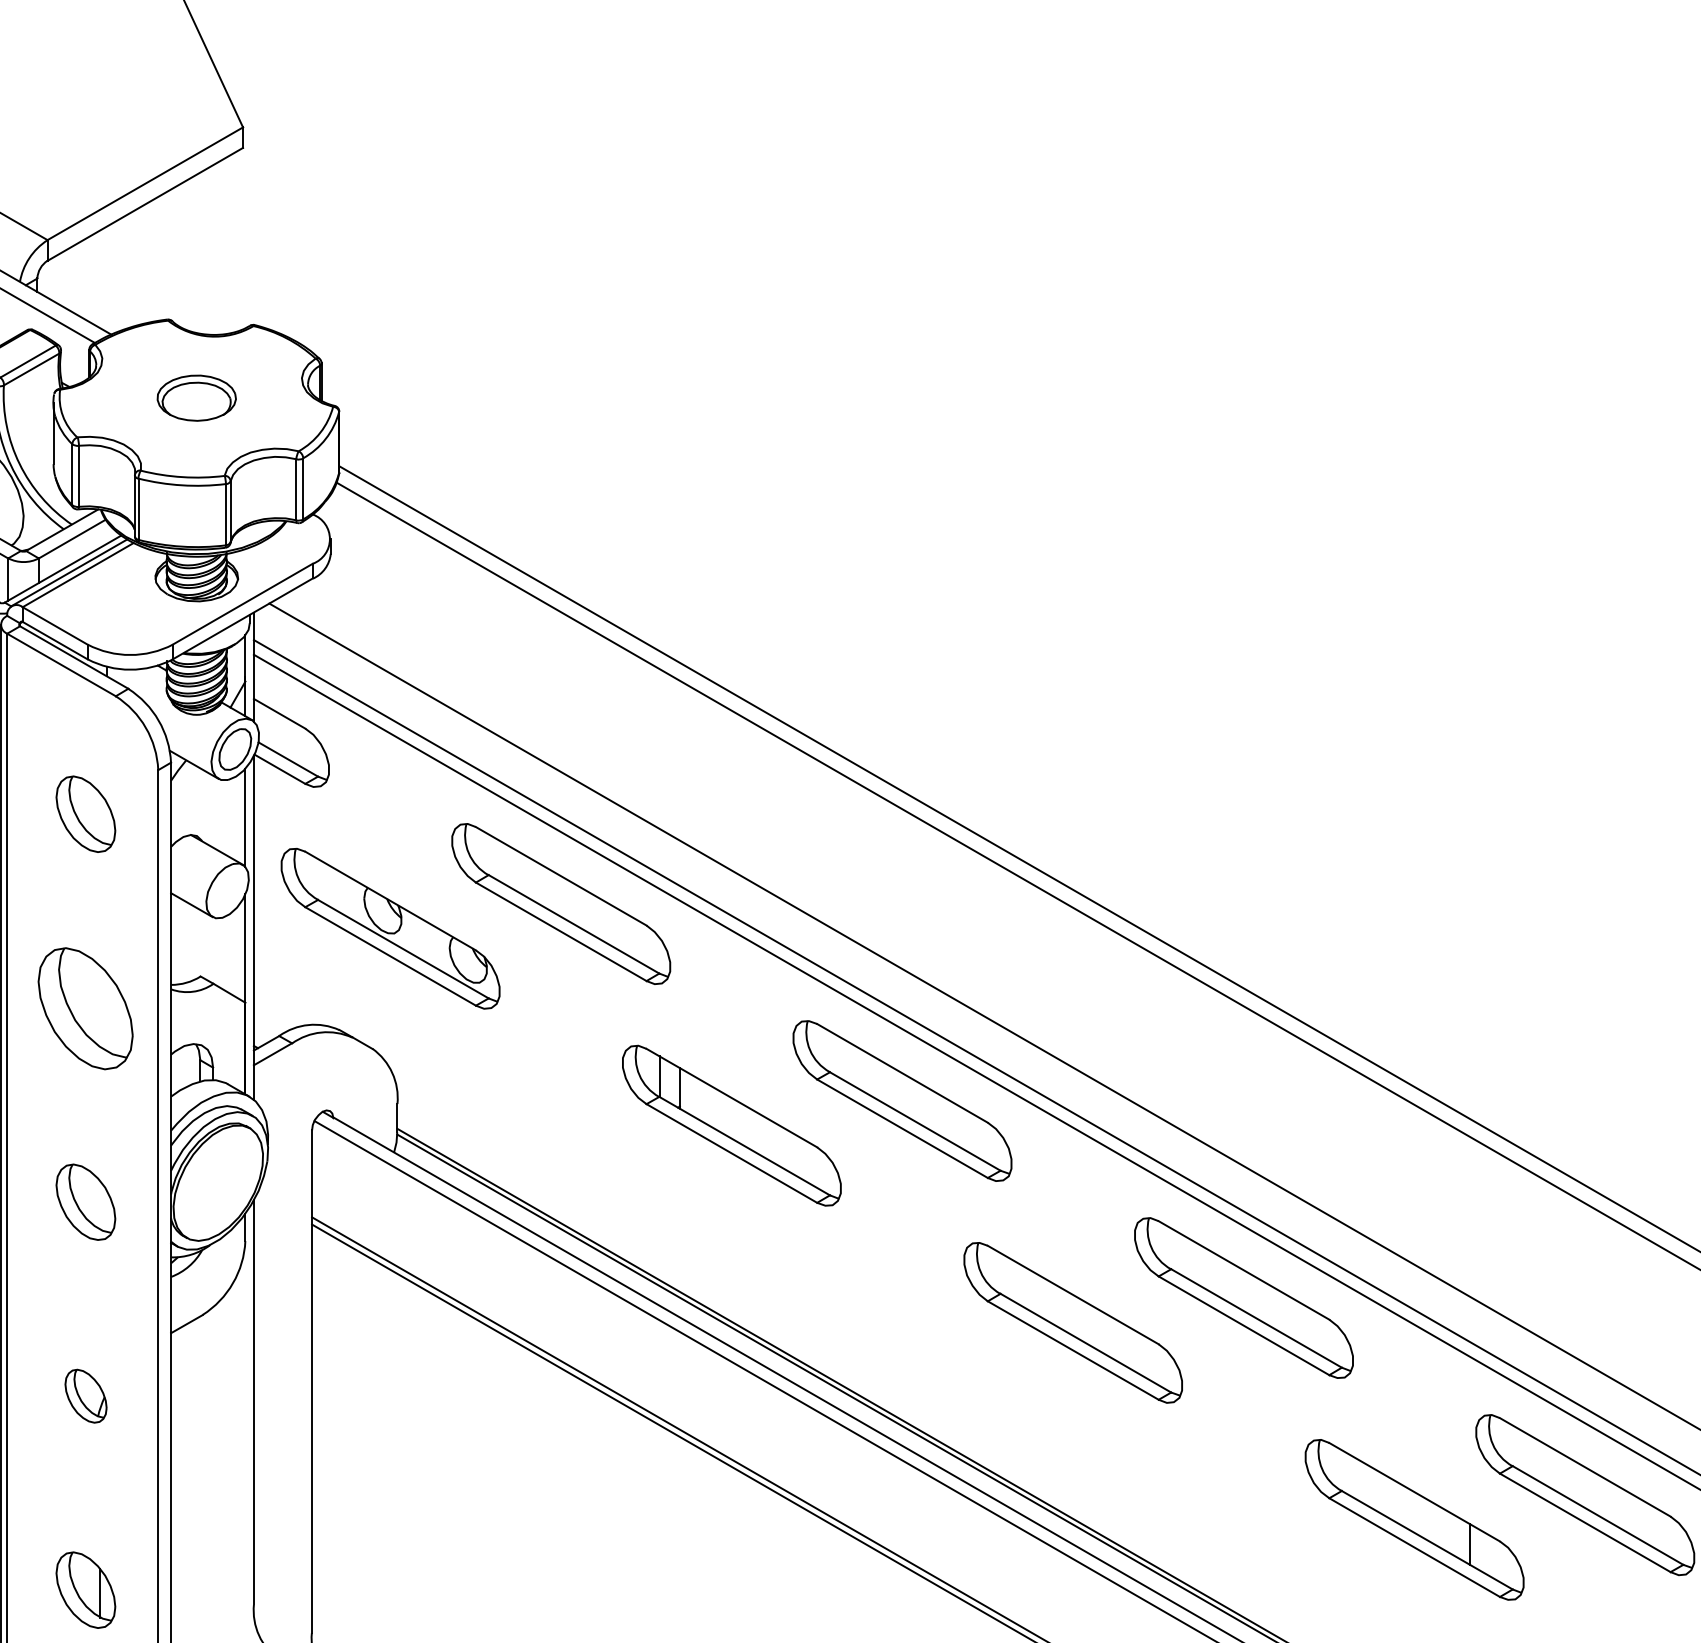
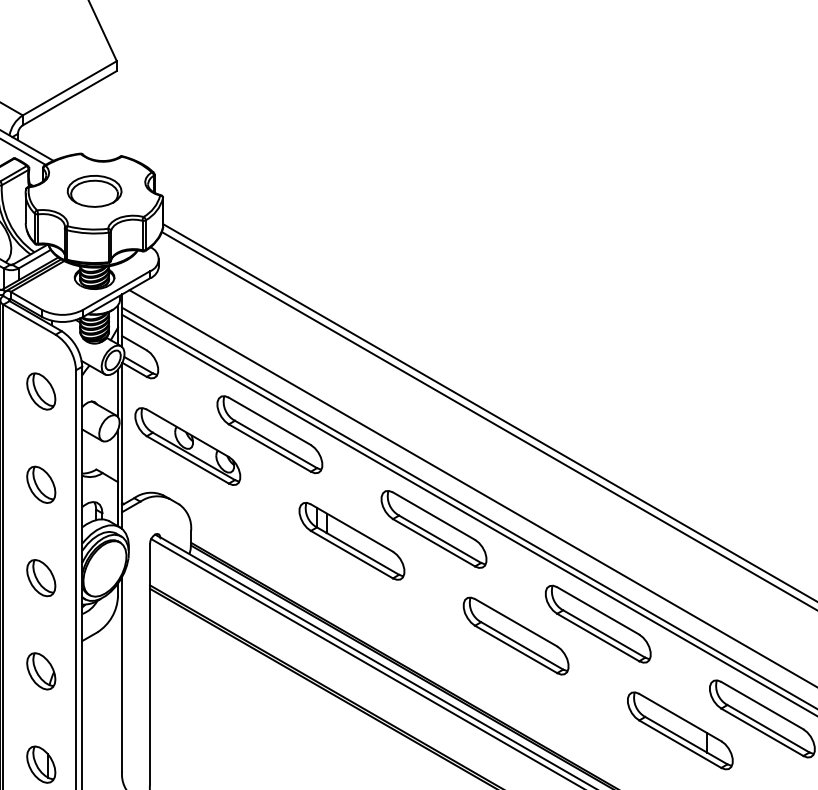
part: (196, 398) -> (94, 191), size x1.43
part: (86, 1007) -> (41, 484), size x0.62
part: (86, 1396) -> (41, 671), size x1.43

